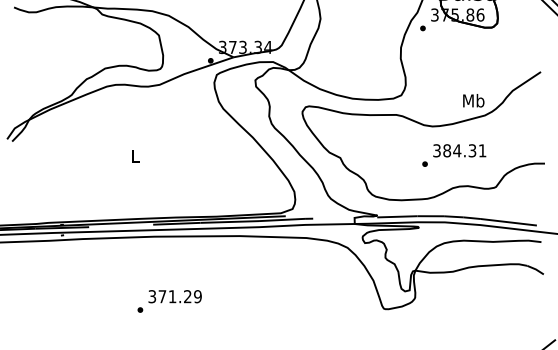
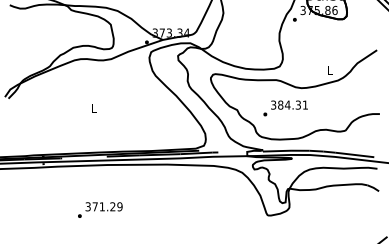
text: (472, 99) -> (329, 69), Mb -> L
text: (454, 155) -> (285, 108), moved
text: (169, 300) -> (100, 209), moved

